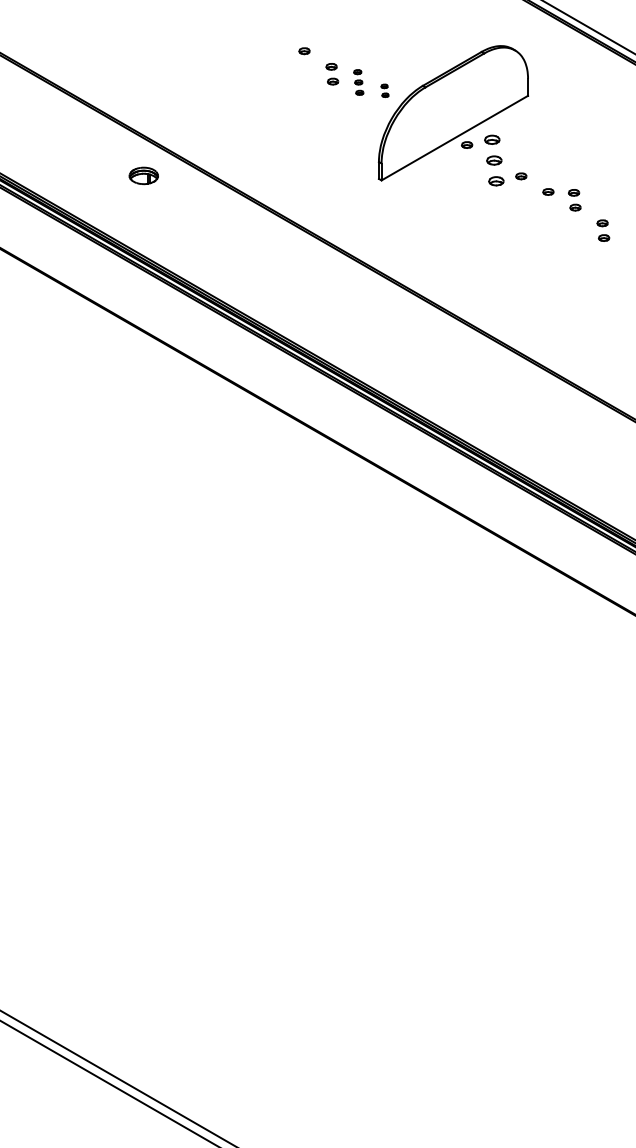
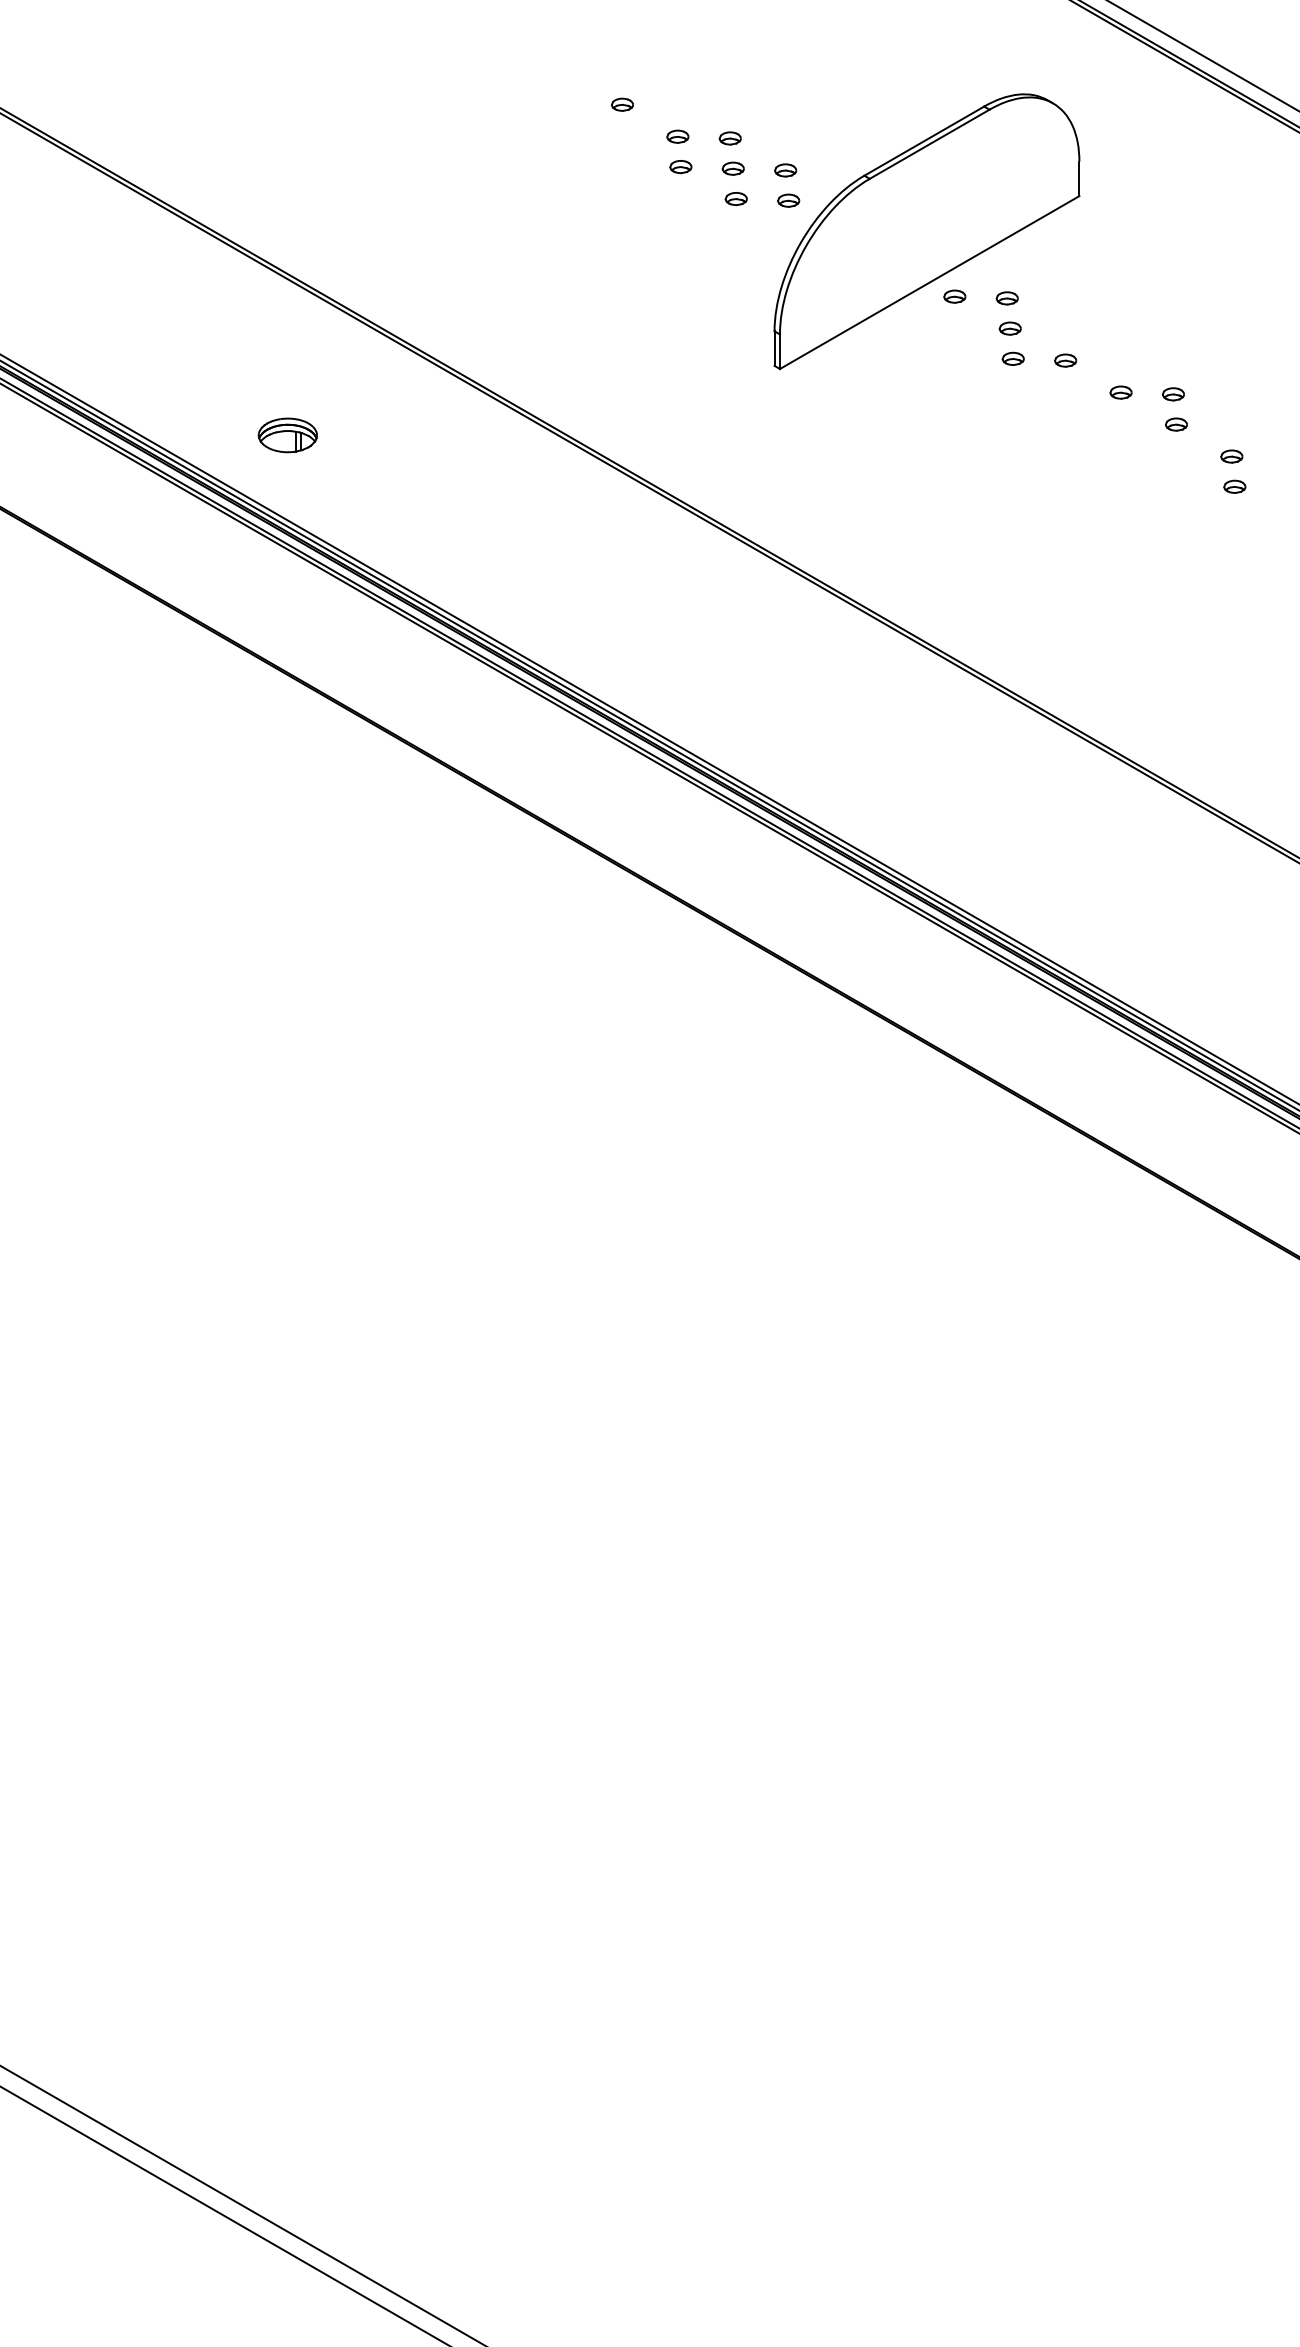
part: (358, 82) -> (732, 168), size x1.43
part: (384, 90) -> (785, 185), size x1.67
part: (493, 160) -> (1008, 328), size x0.71
part: (143, 175) -> (287, 434), moved

